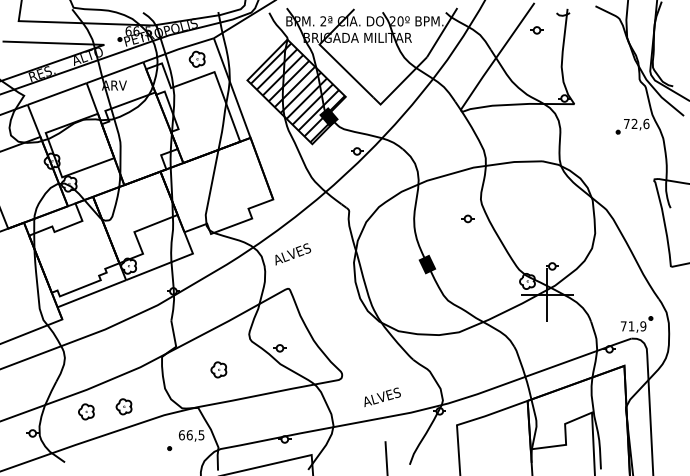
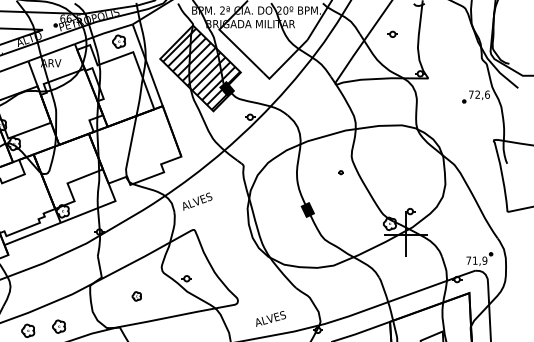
part: (536, 30) -> (392, 34), moved
part: (467, 218) -> (340, 172), size x0.6
part: (218, 369) -> (136, 296), size x0.7

